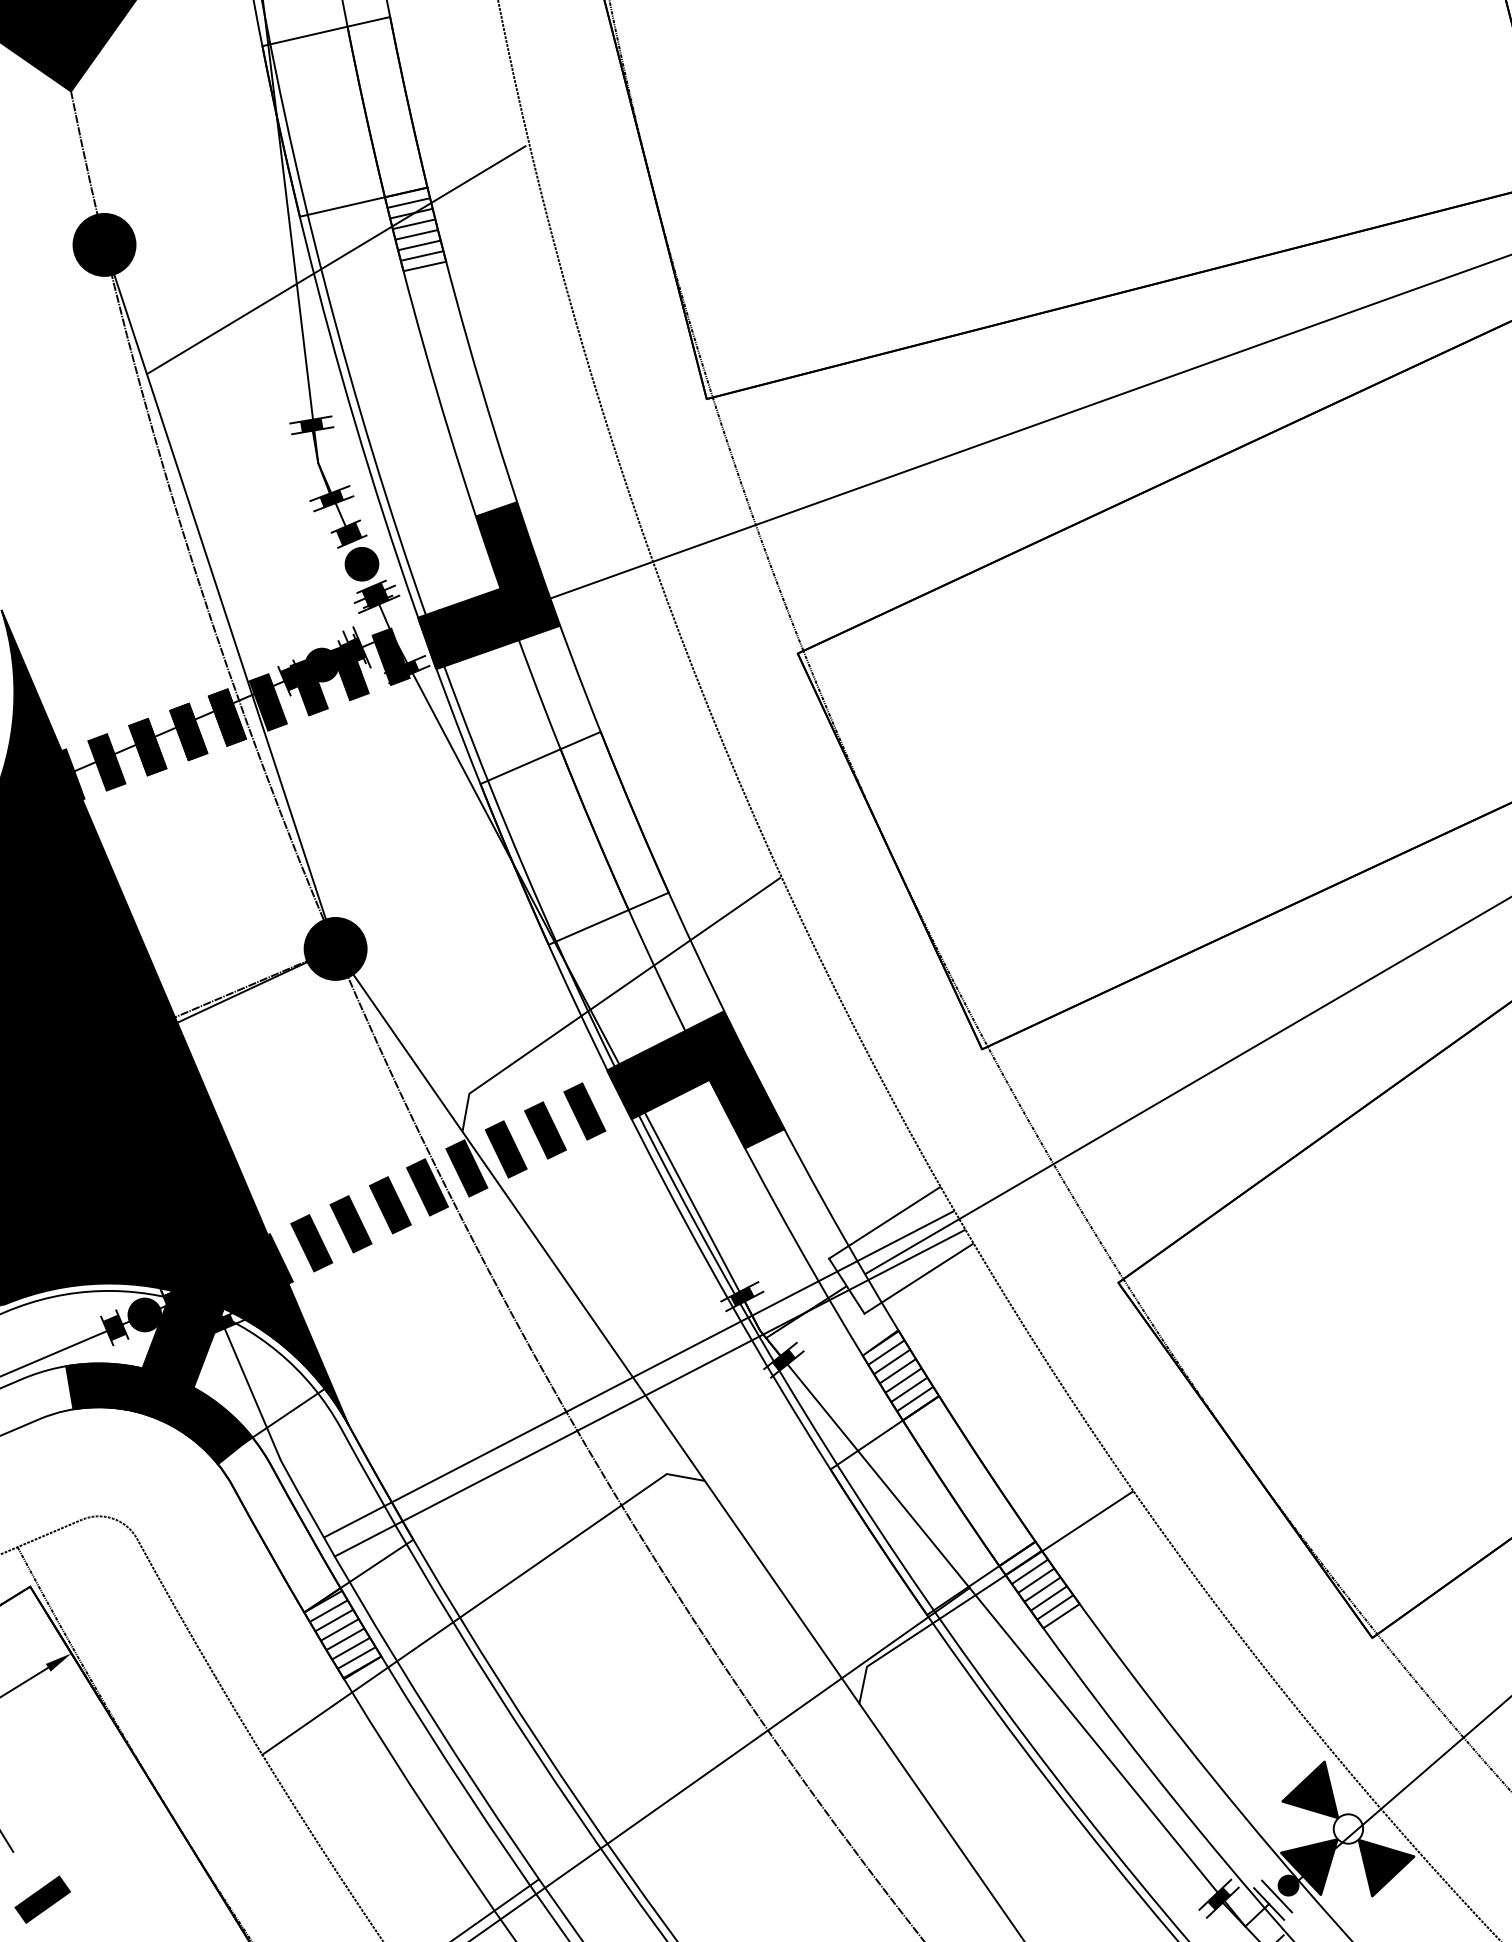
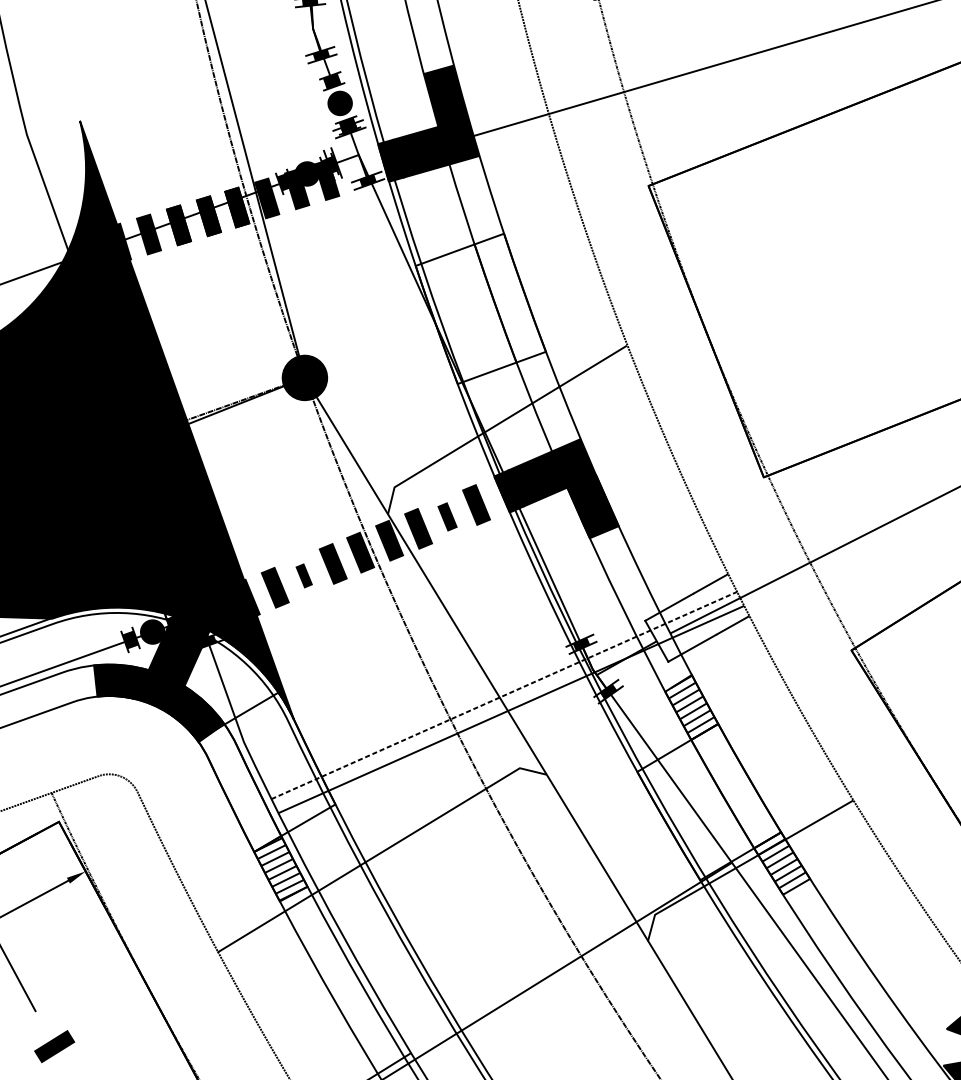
fill: (390, 656) -> (356, 170), removed
part: (545, 1130) -> (447, 516), size x0.7
part: (350, 1224) -> (303, 575), size x0.6
line: (639, 1373) -> (504, 695), solid -> dashed

